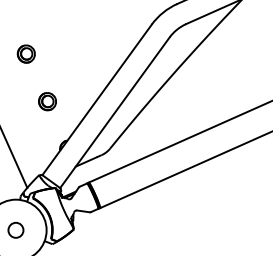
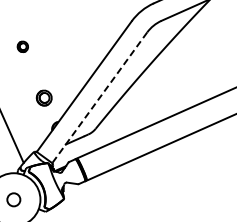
part: (25, 53) -> (22, 46), size x0.7
part: (46, 100) -> (43, 97), moved
line: (114, 112) -> (99, 97), solid -> dashed

